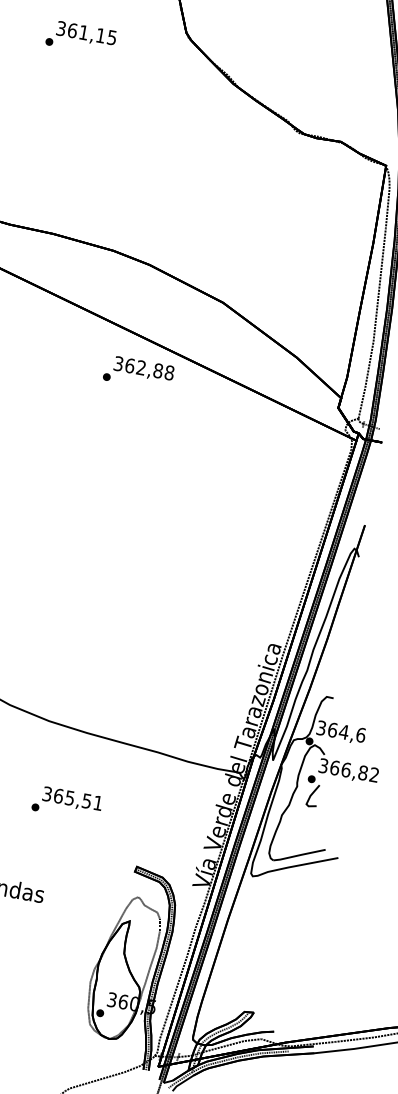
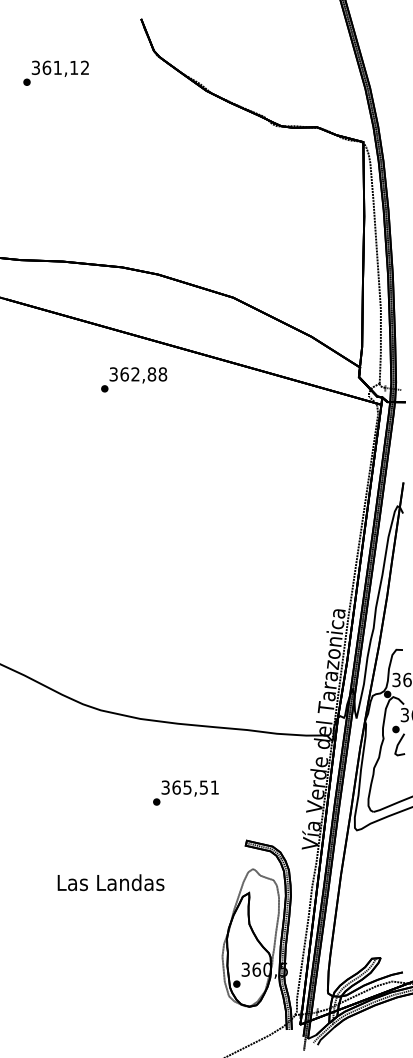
text: (112, 37) -> (85, 67), 361,15 -> 361,12
text: (139, 372) -> (134, 379), moved
text: (66, 802) -> (185, 792), moved

